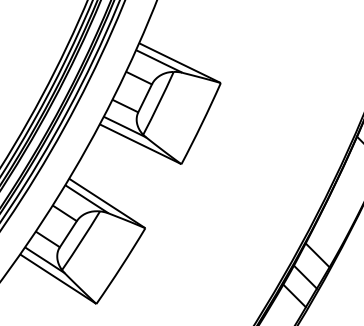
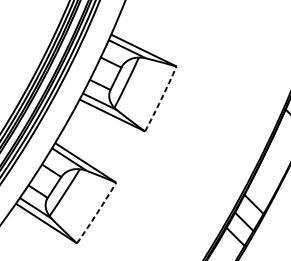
arc: (201, 123) -> (161, 98), solid -> dashed
arc: (121, 266) -> (97, 213), solid -> dashed

